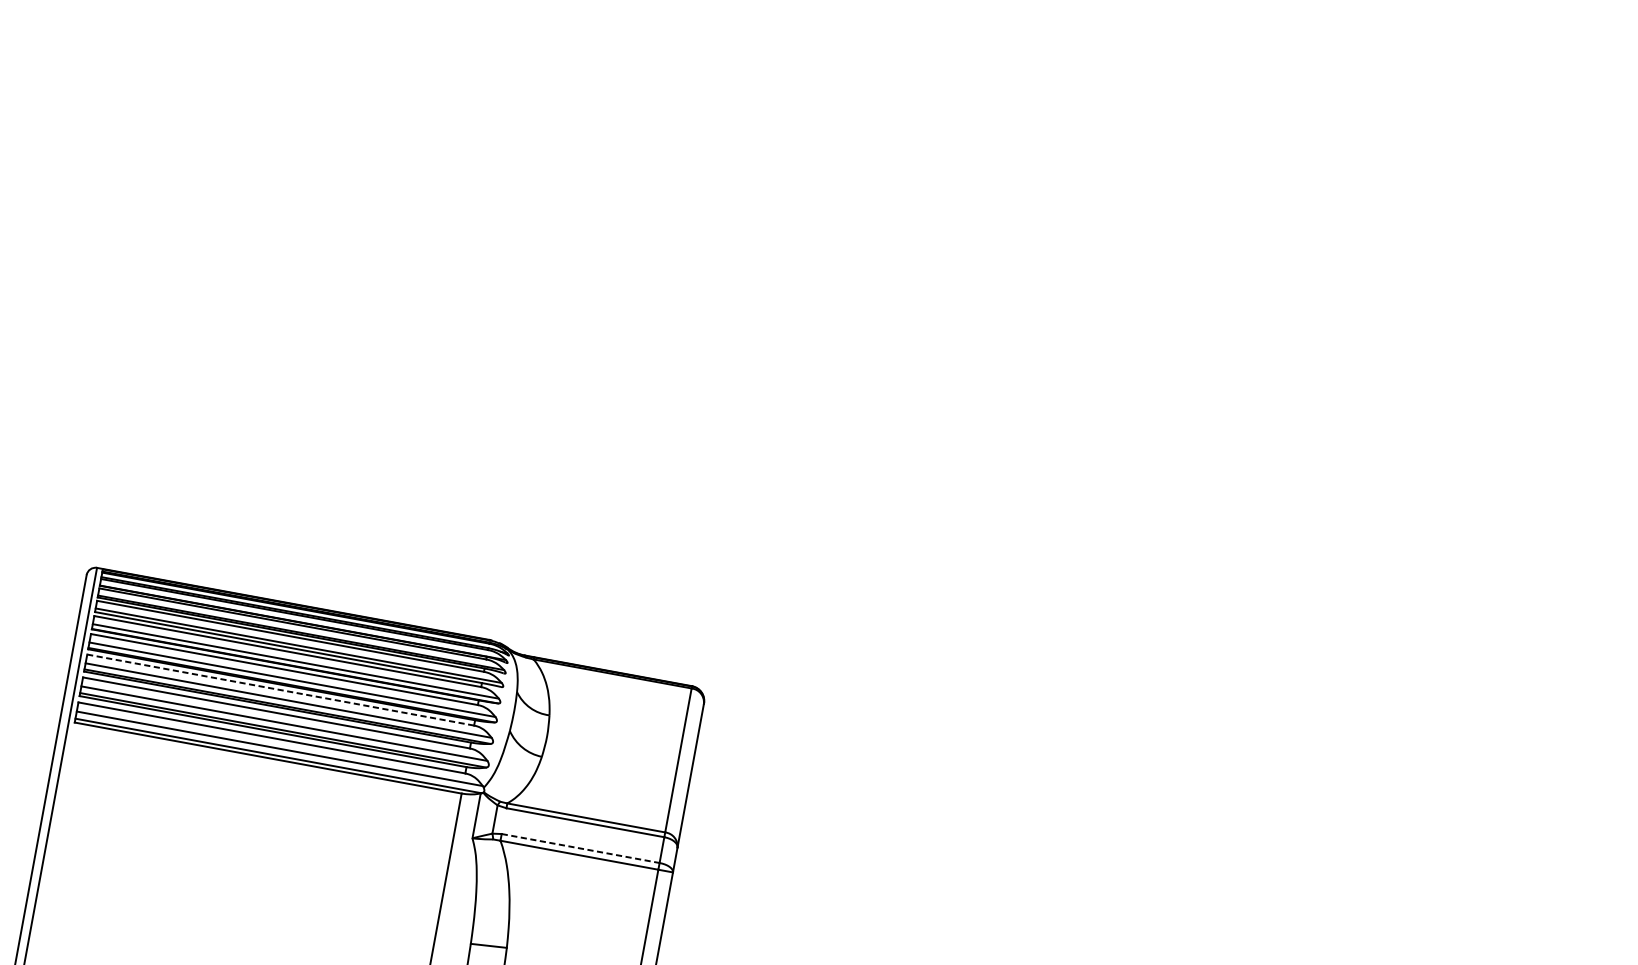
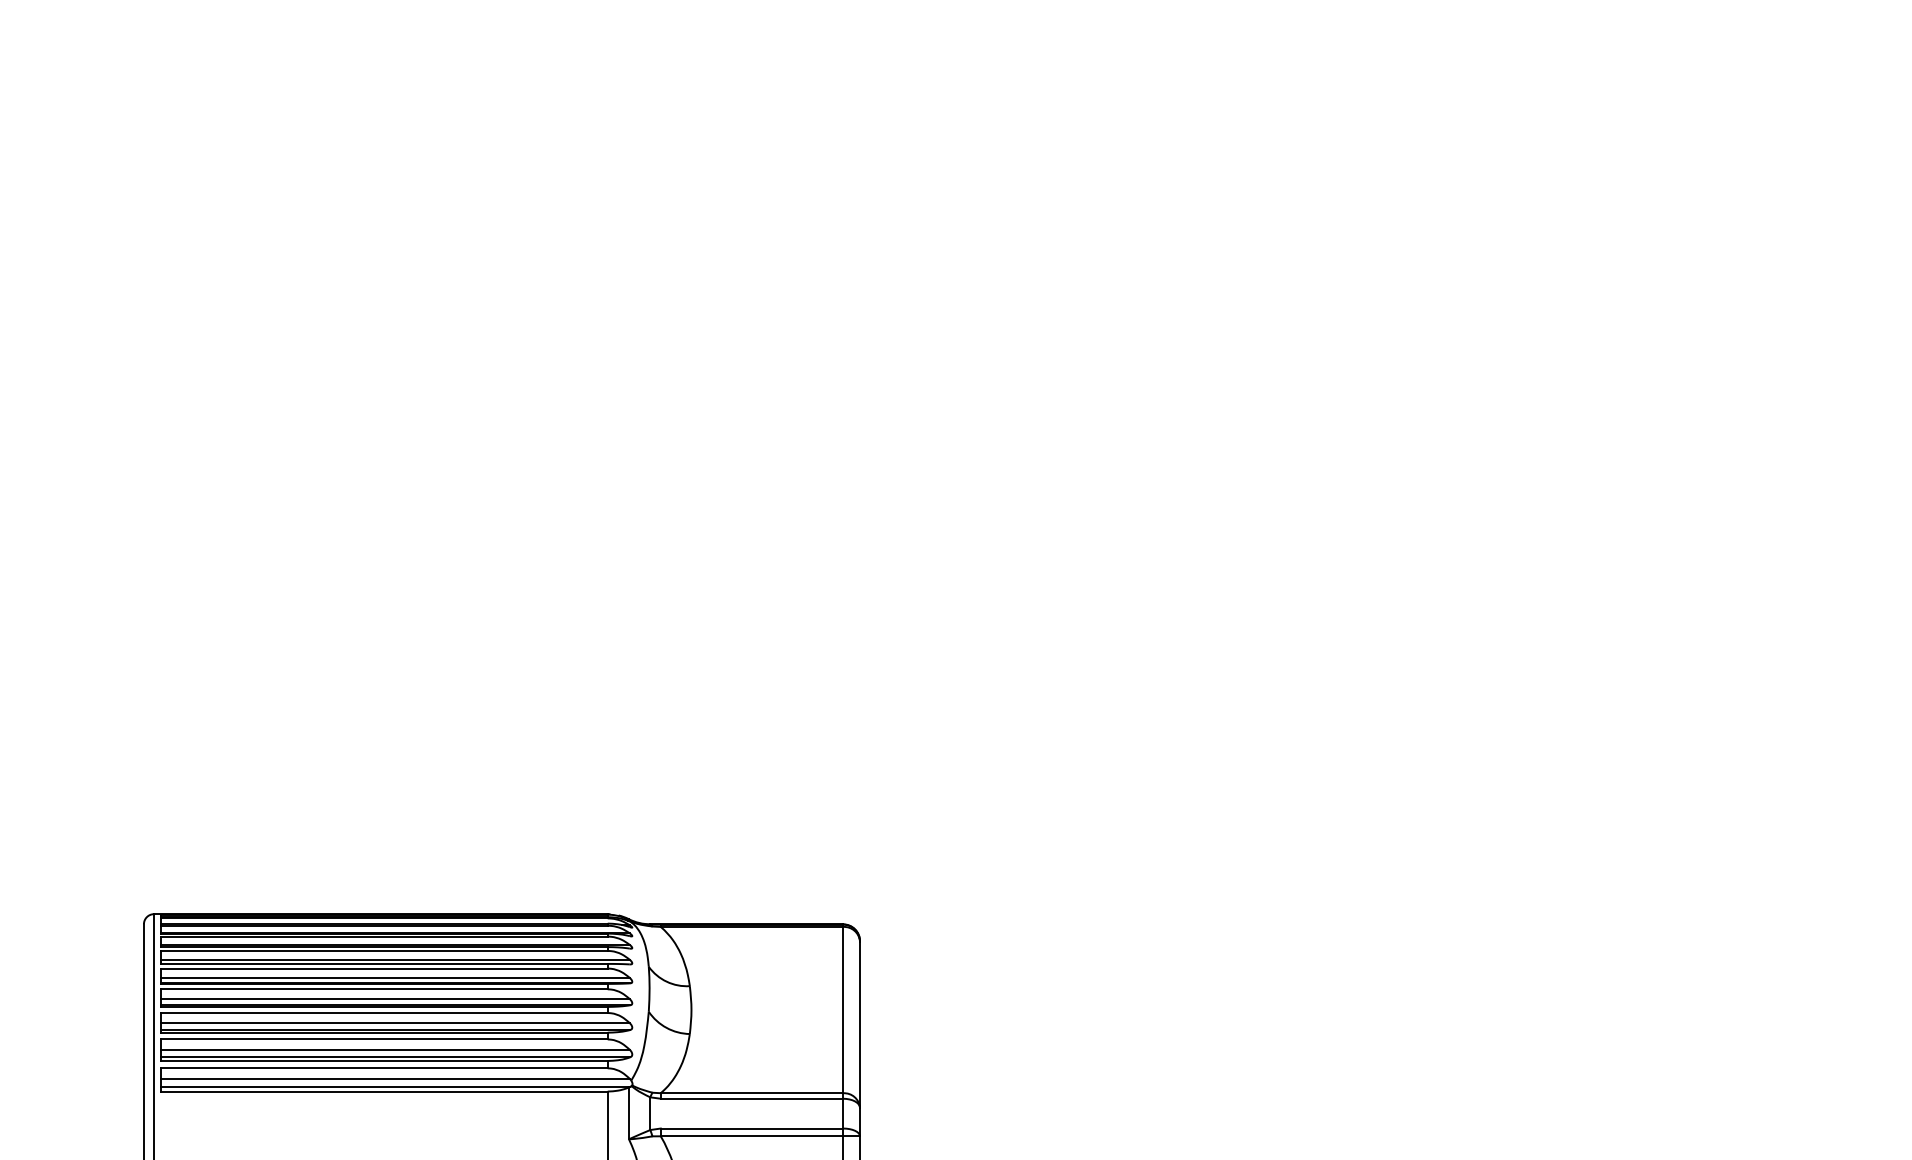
line: (279, 690) -> (383, 1013), dashed -> solid
line: (581, 848) -> (752, 1128), dashed -> solid

